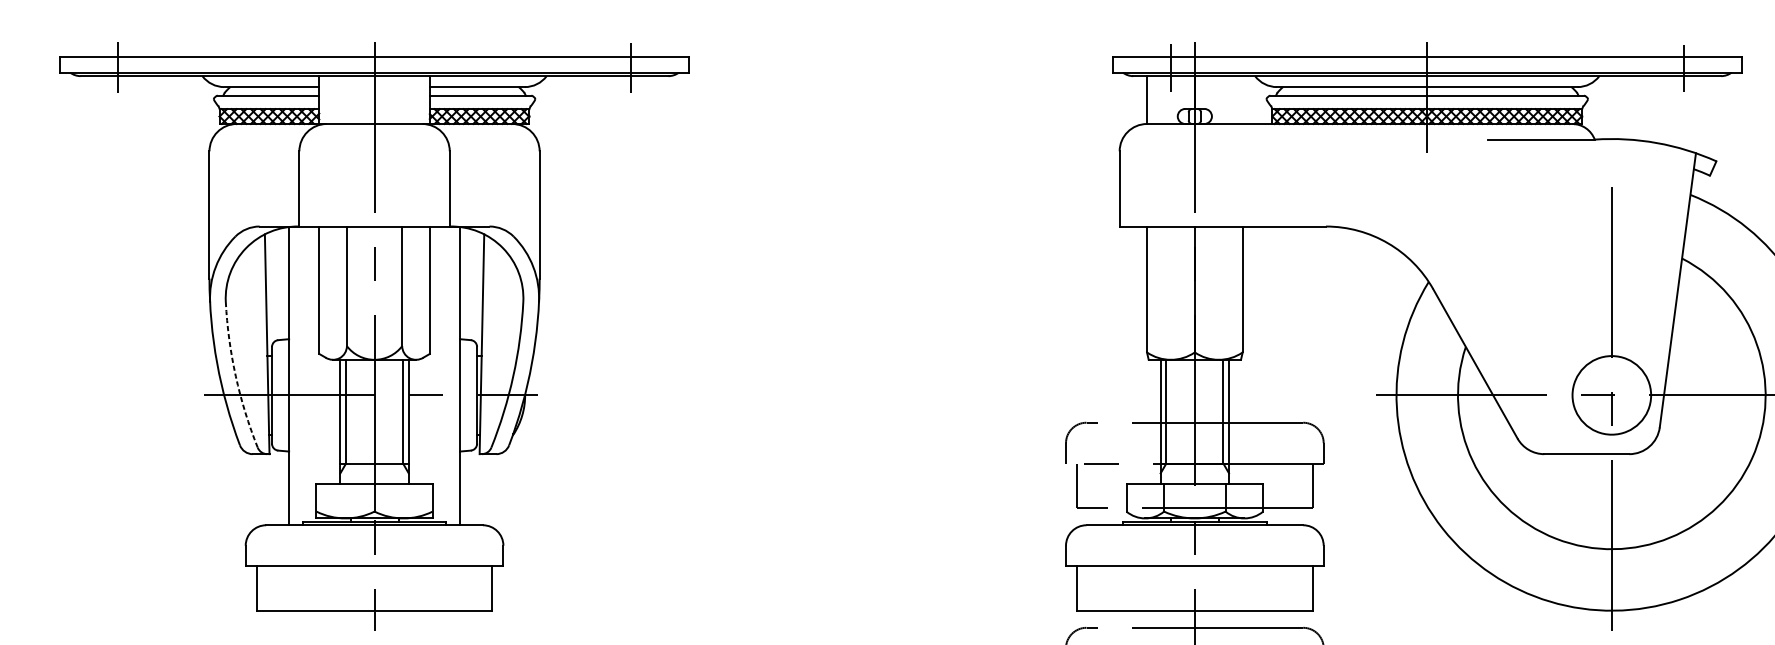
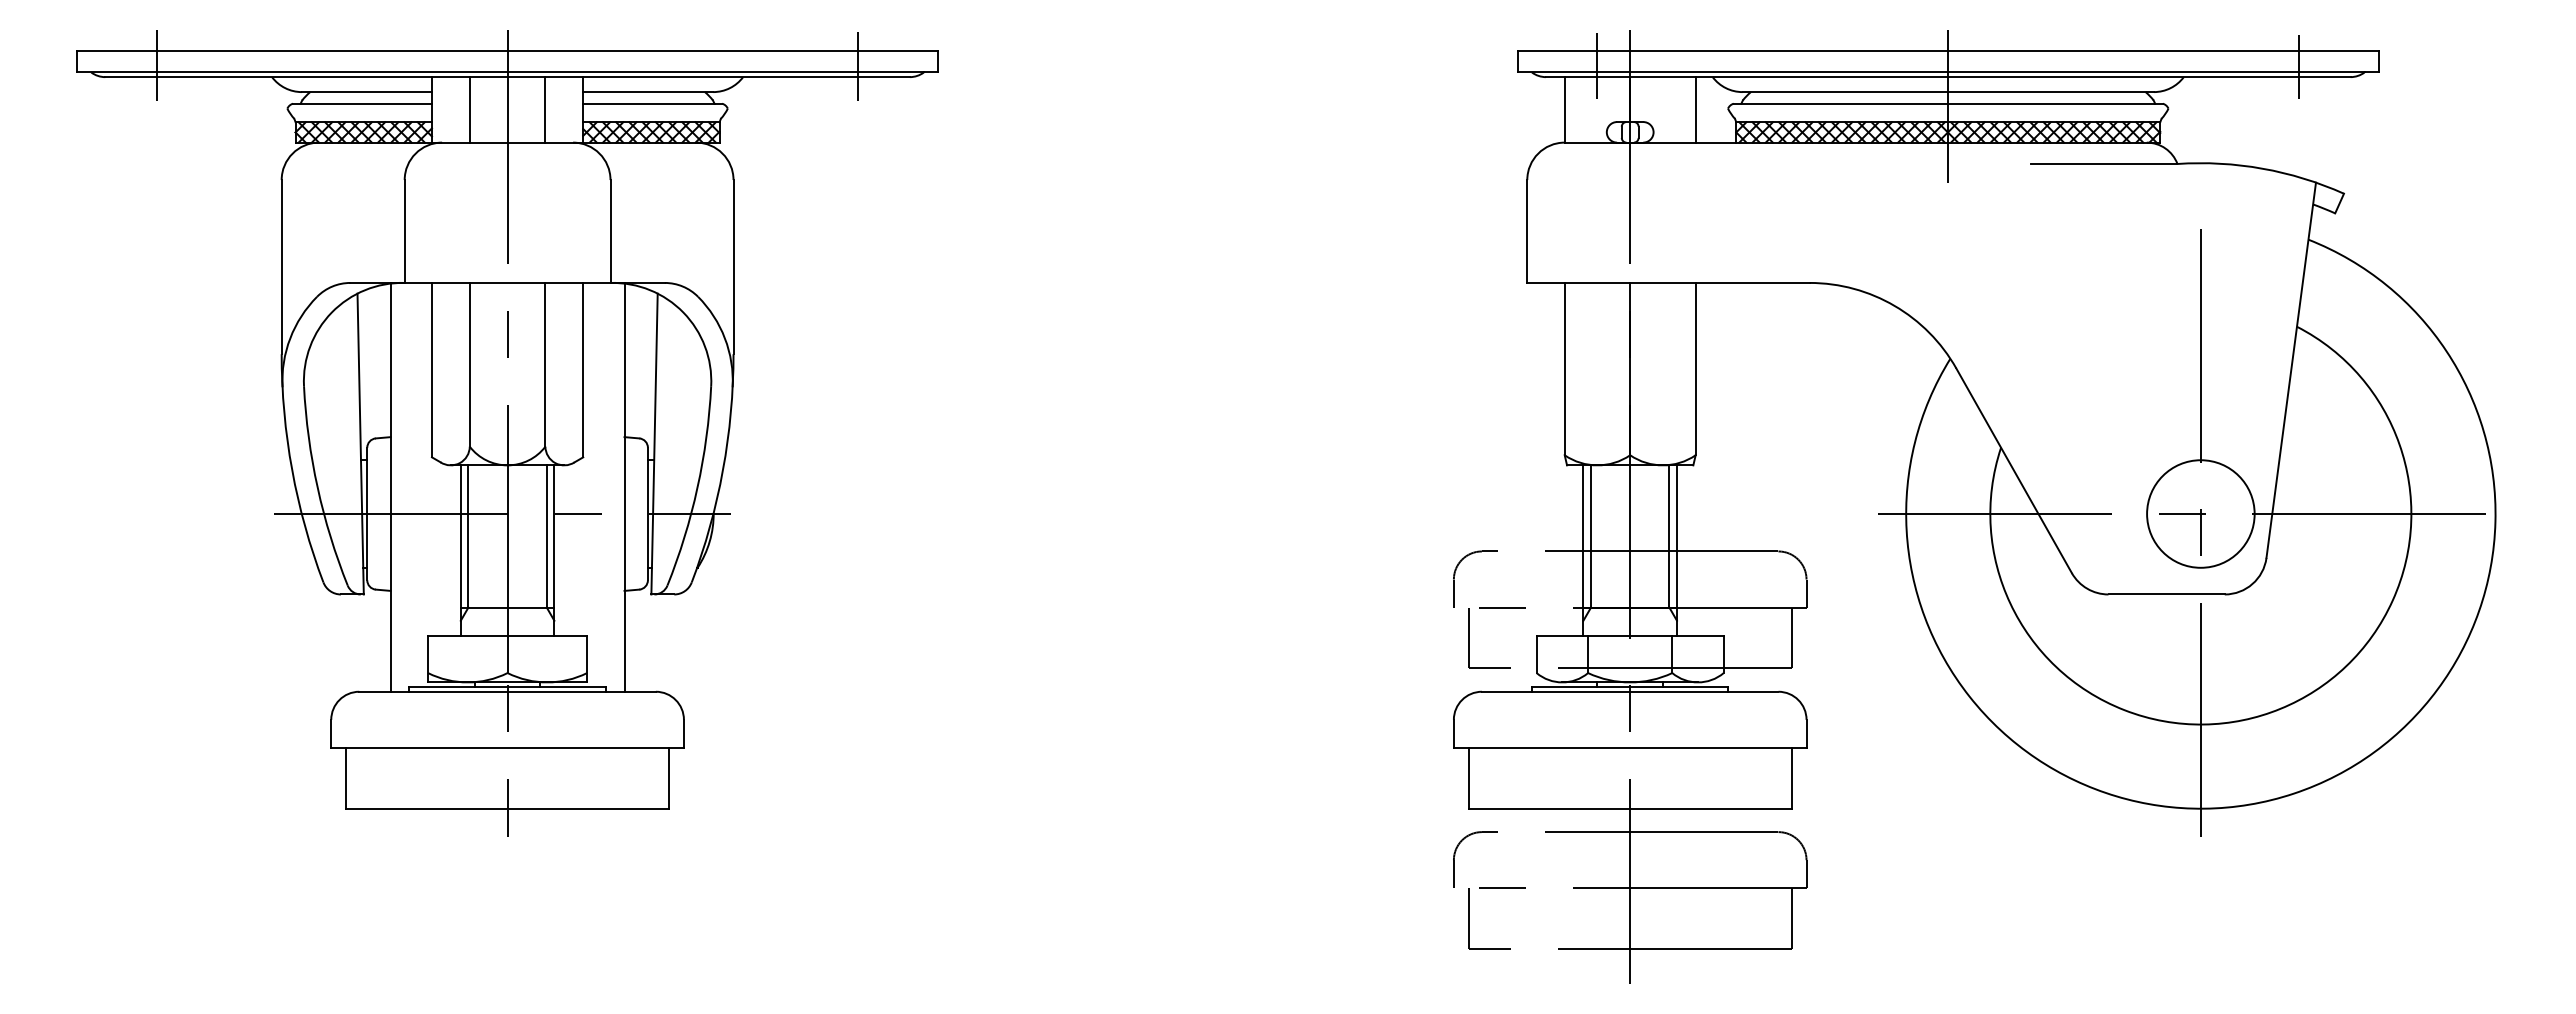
line: (346, 99) -> (469, 109), added
line: (402, 99) -> (545, 109), added
line: (1242, 99) -> (1695, 109), added
arc: (235, 376) -> (317, 487), dashed -> solid

